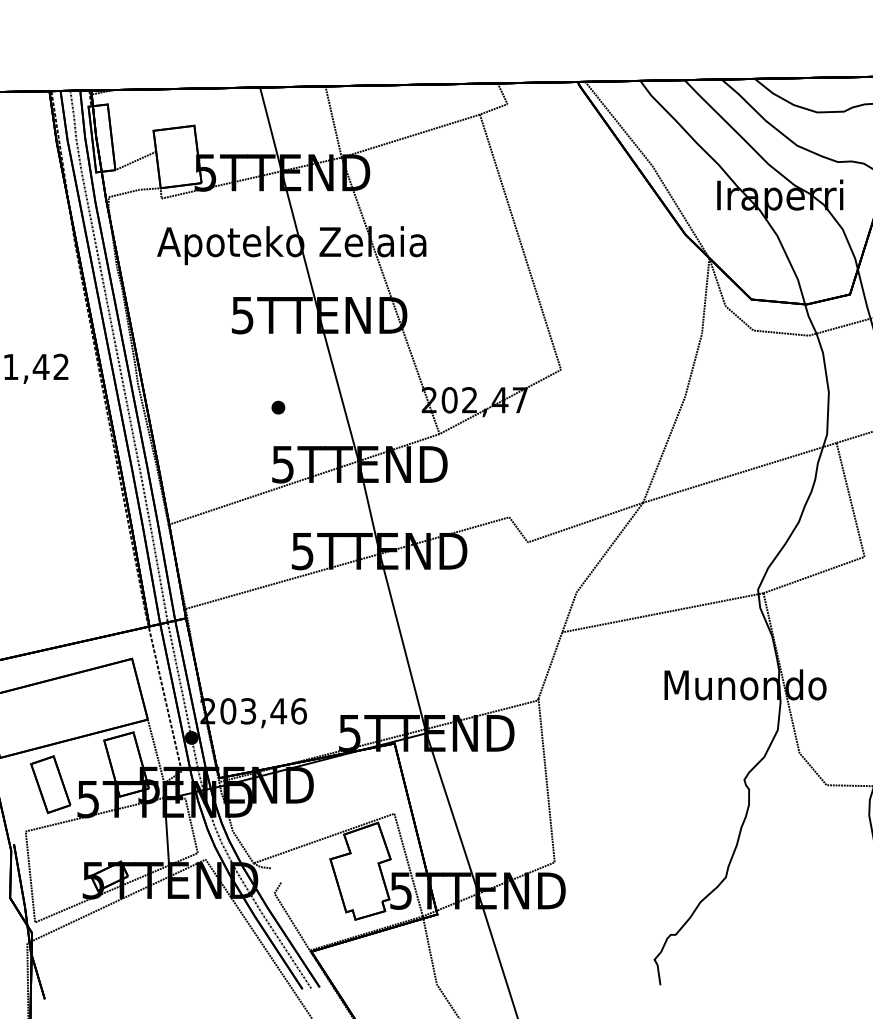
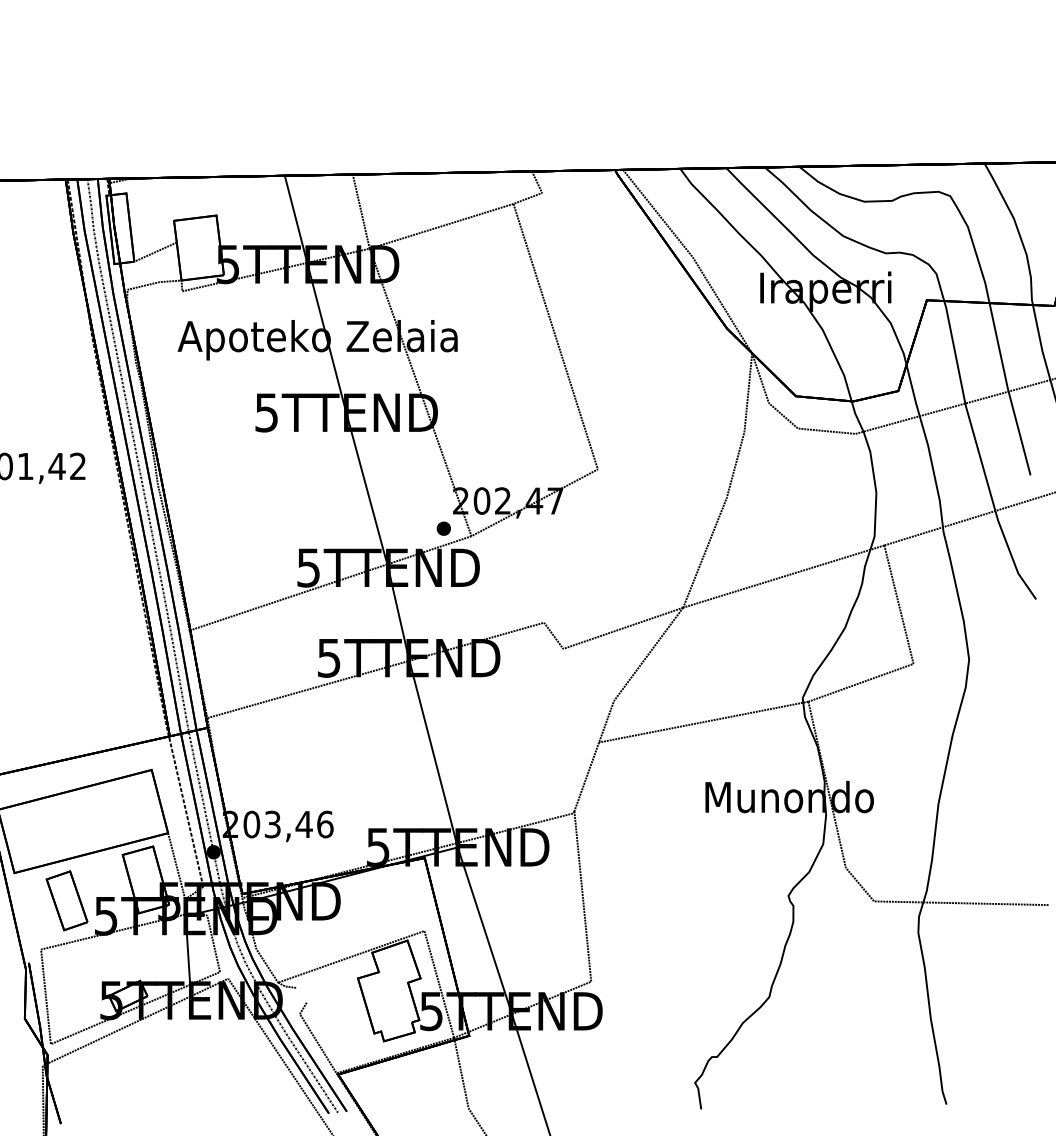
part: (278, 407) -> (443, 528), moved

